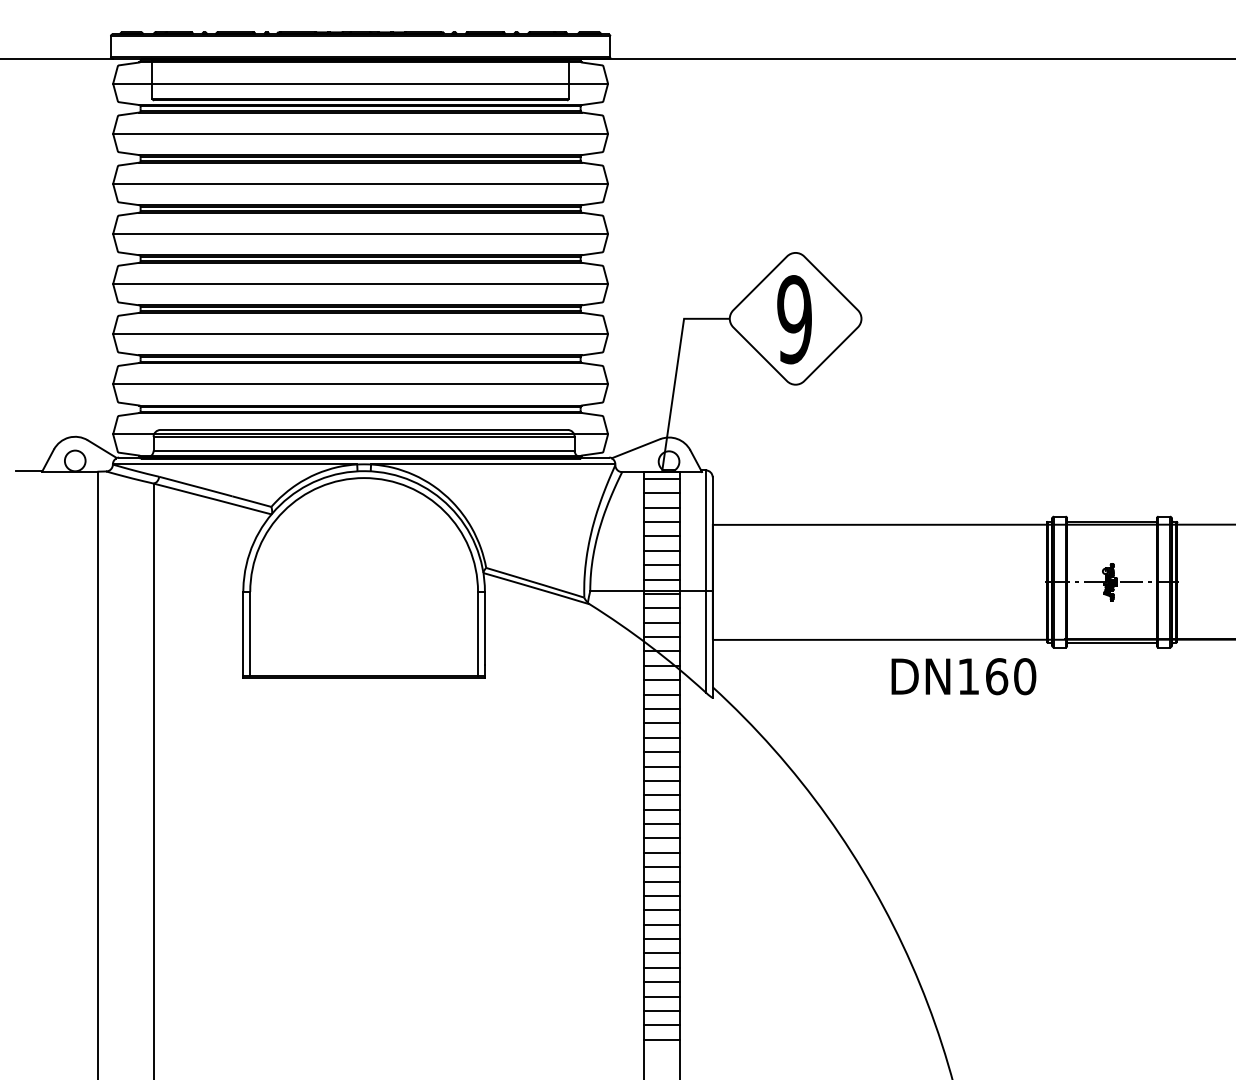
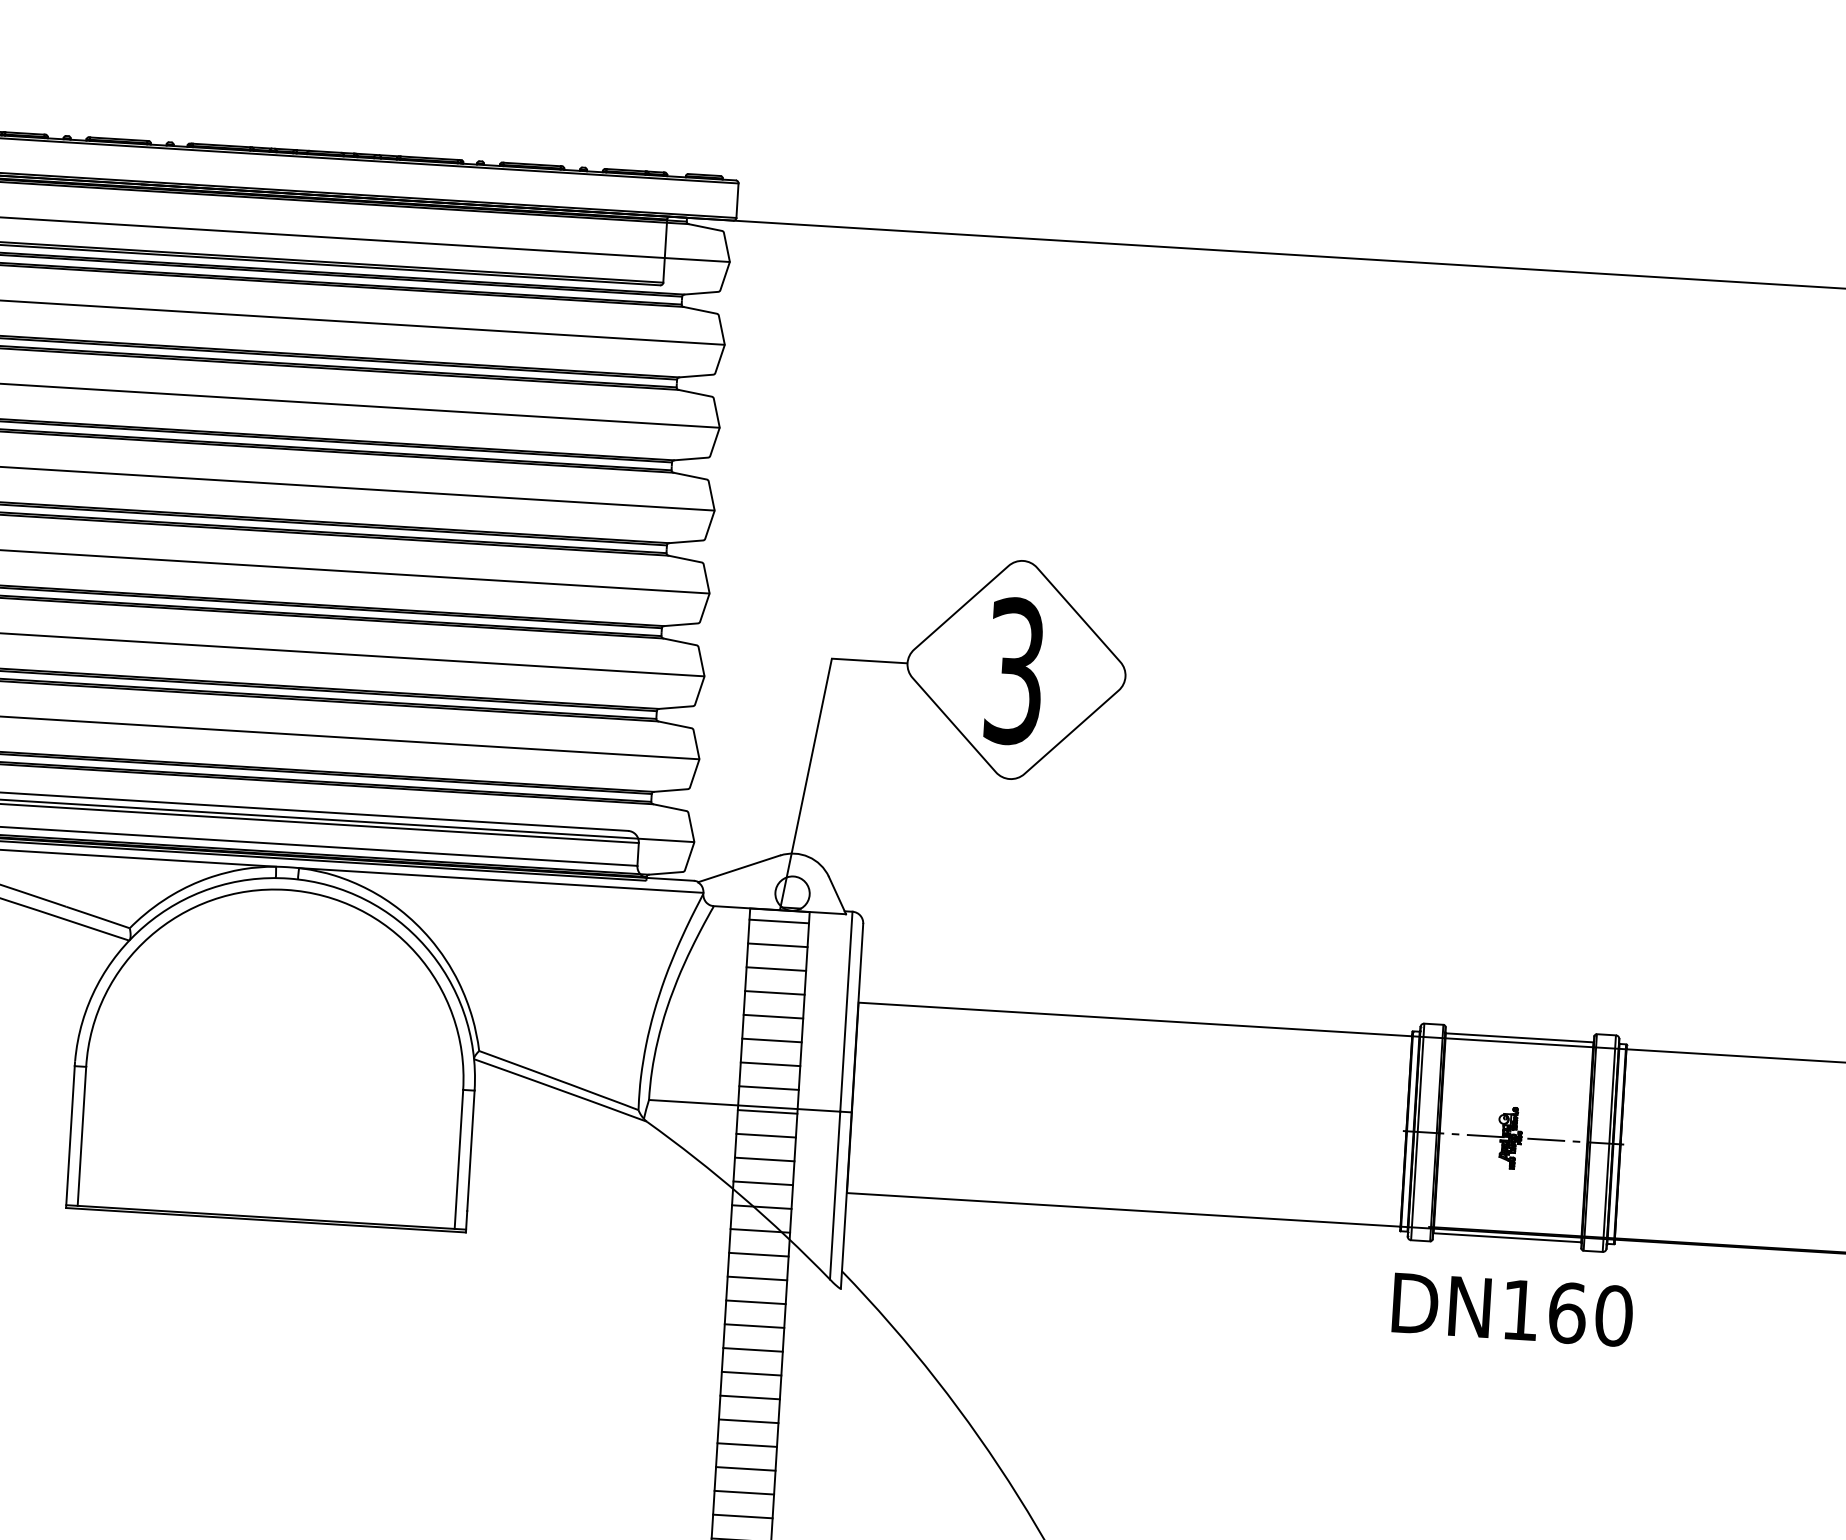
text: (794, 319) -> (1014, 671), 9 -> 3
text: (963, 676) -> (1512, 1309), moved

